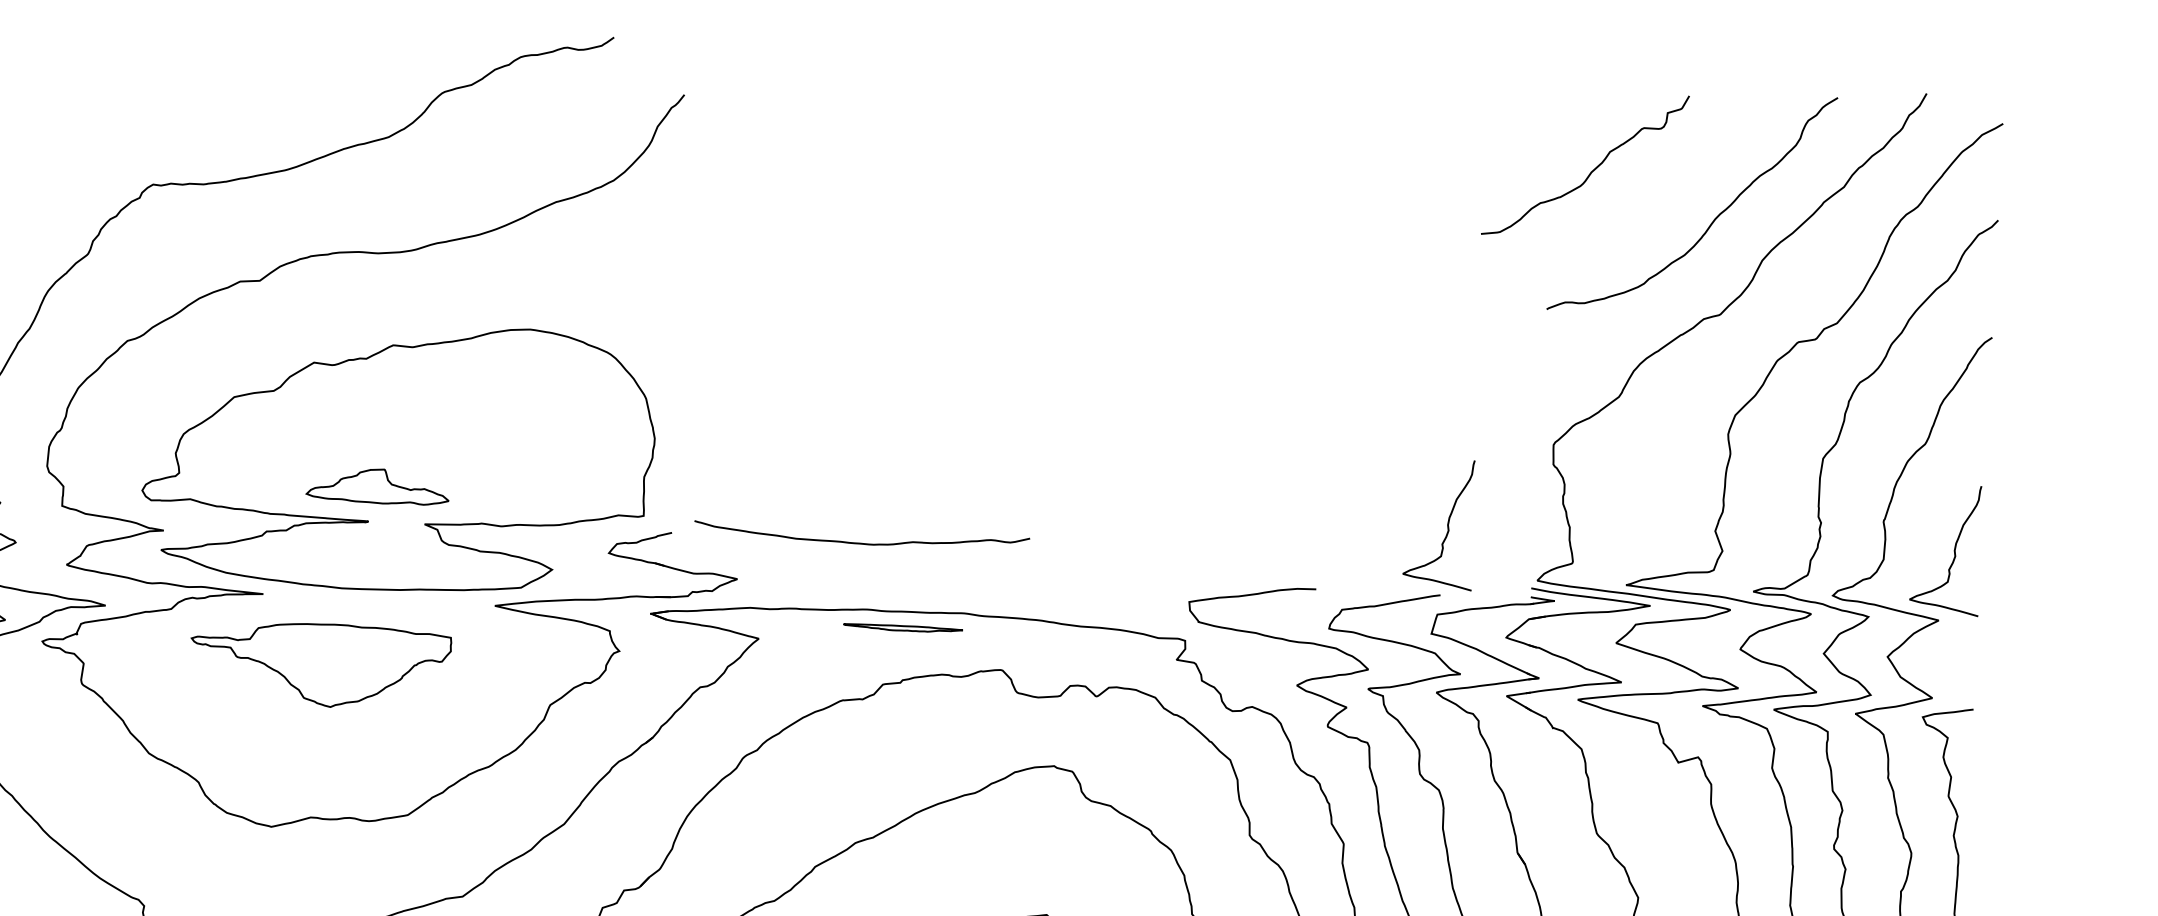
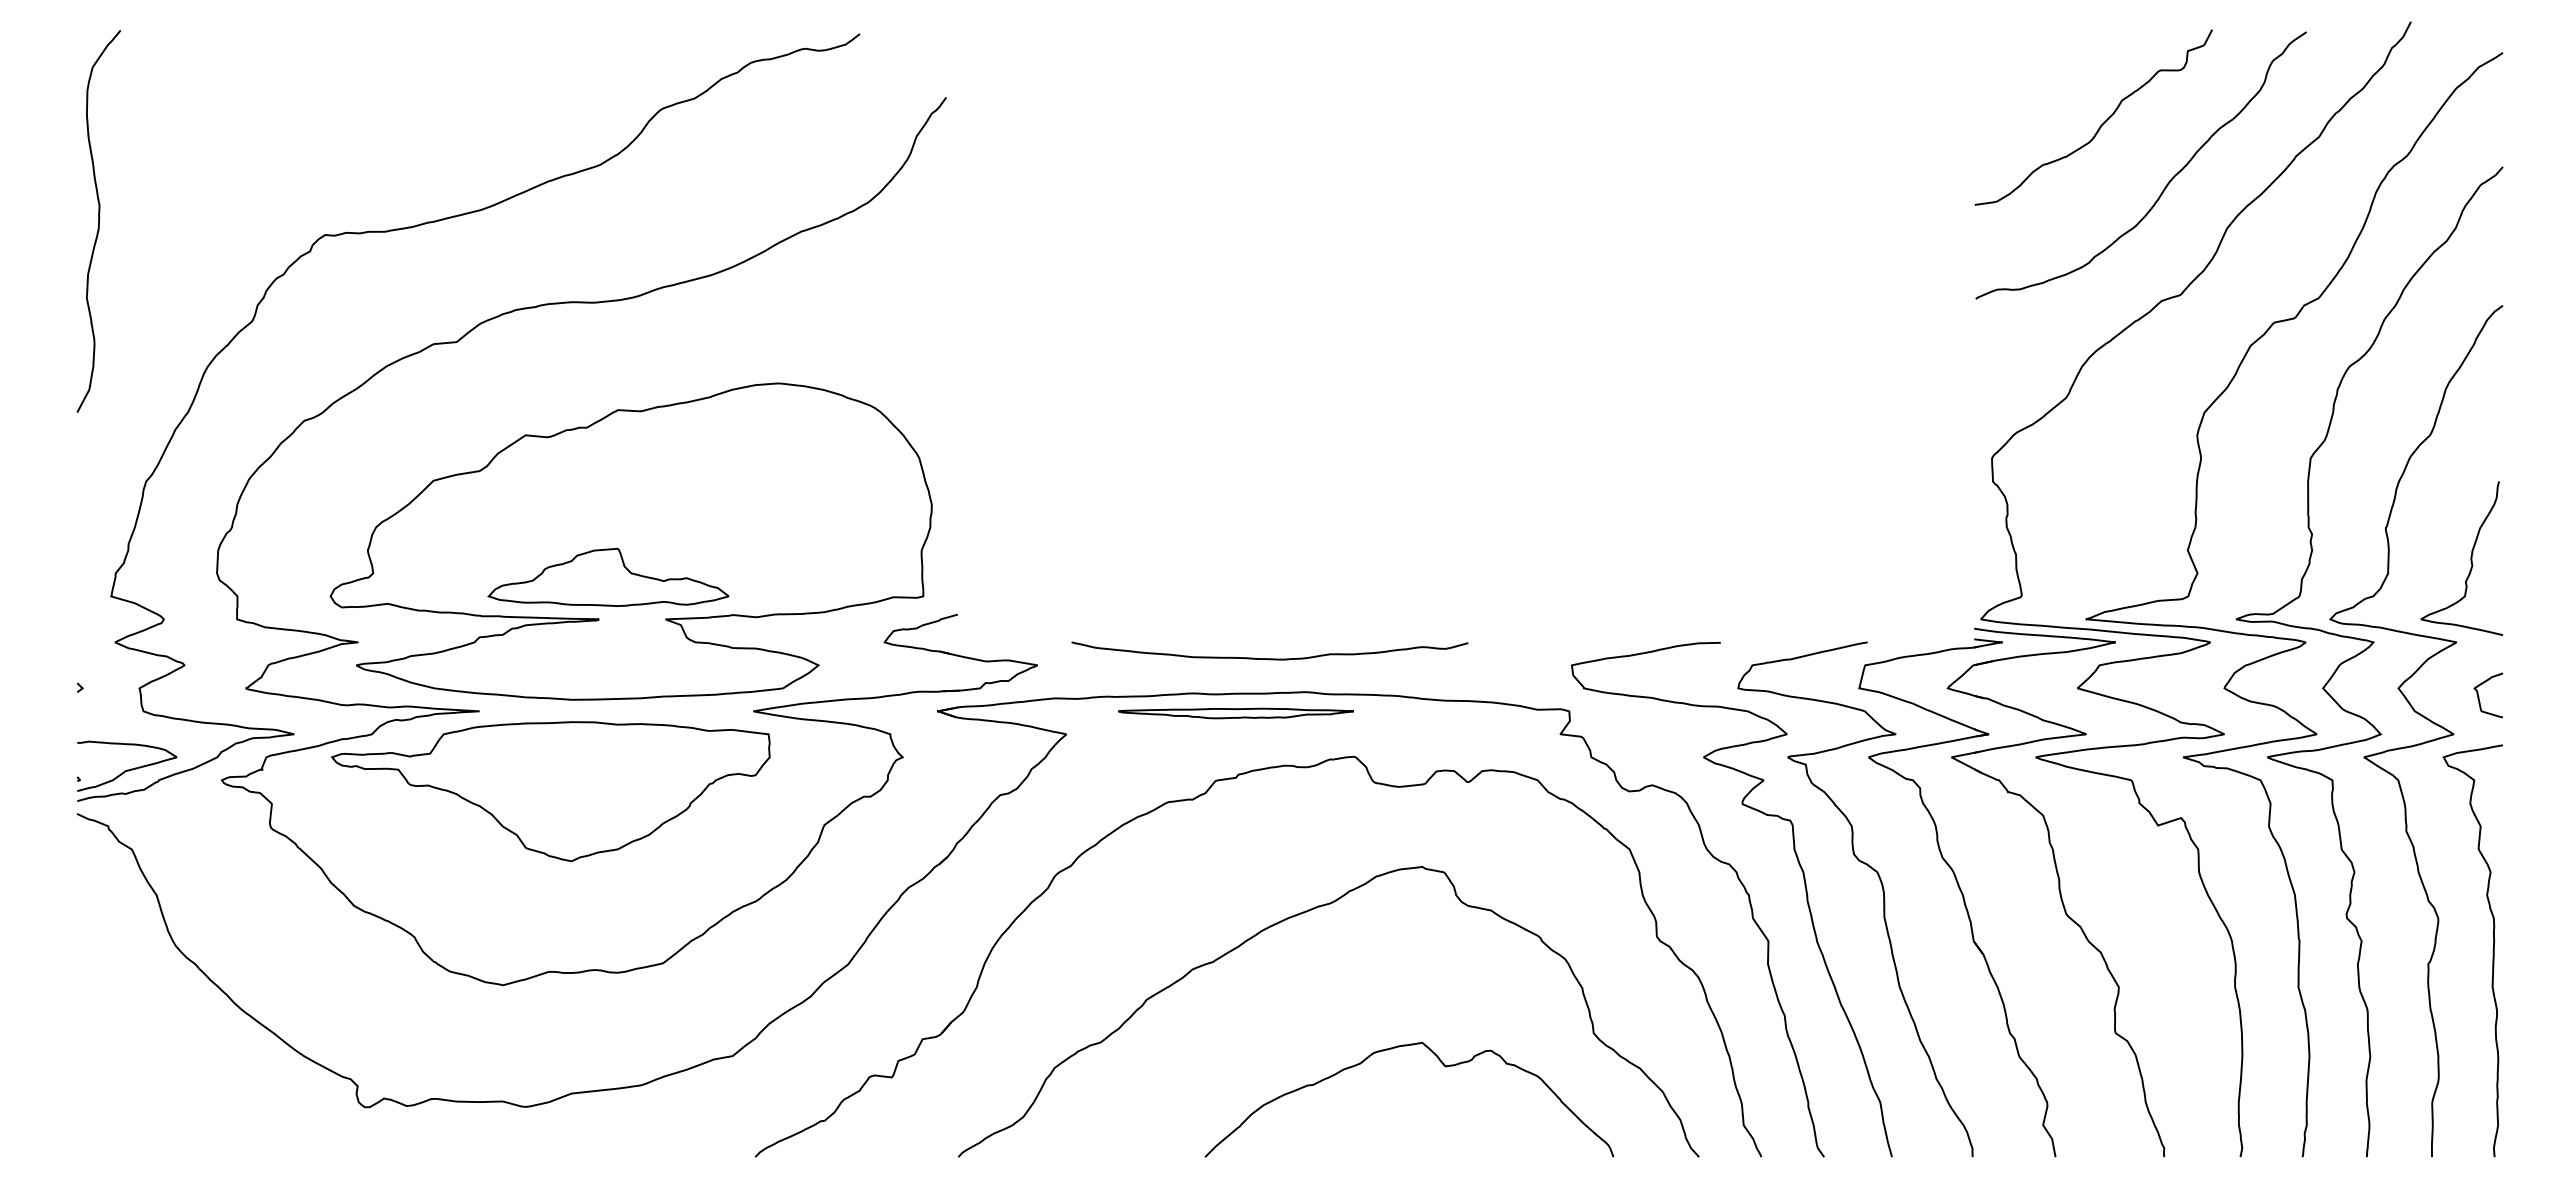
curve: (1591, 171) -> (2101, 124), moved
part: (378, 485) -> (608, 576), size x1.43
curve: (1447, 524) -> (1871, 558), removed
curve: (861, 543) -> (1269, 658), moved
part: (902, 628) -> (1235, 713), size x1.67
part: (319, 664) -> (550, 791), size x1.43
curve: (1955, 667) -> (2479, 696), added

